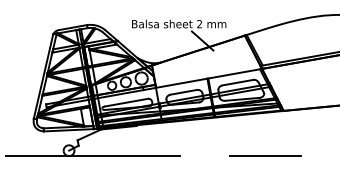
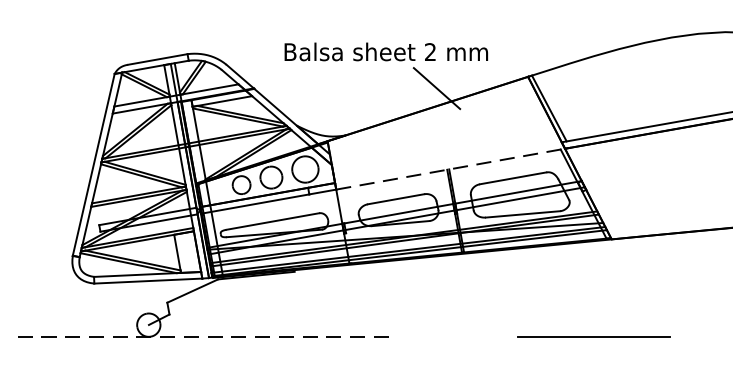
line: (209, 78) -> (451, 169), solid -> dashed
line: (265, 155) -> (594, 335), moved
line: (92, 156) -> (199, 337), solid -> dashed

